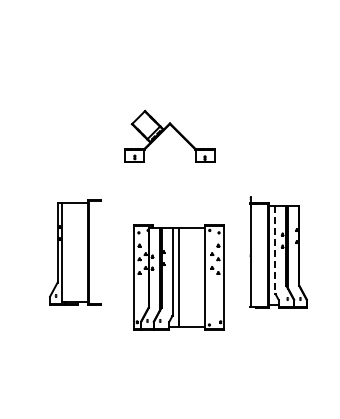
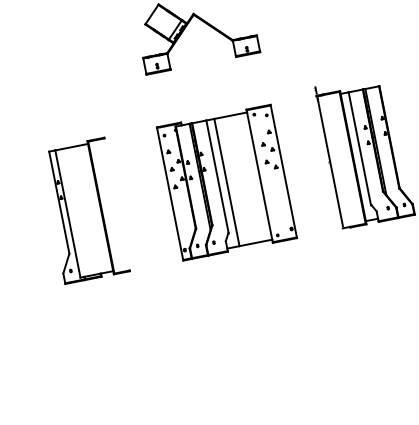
line: (275, 250) -> (360, 149), dashed -> solid
part: (75, 252) -> (84, 210), moved
part: (178, 277) -> (226, 182), moved

